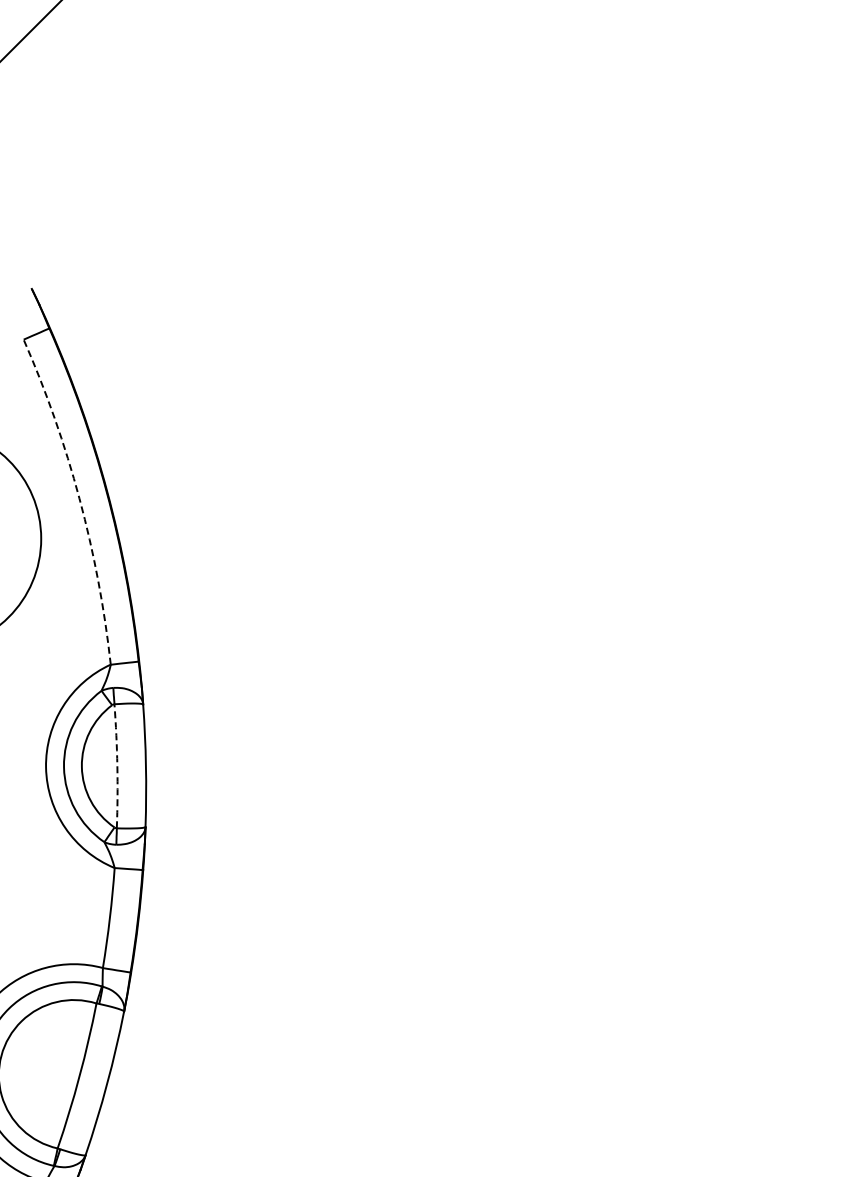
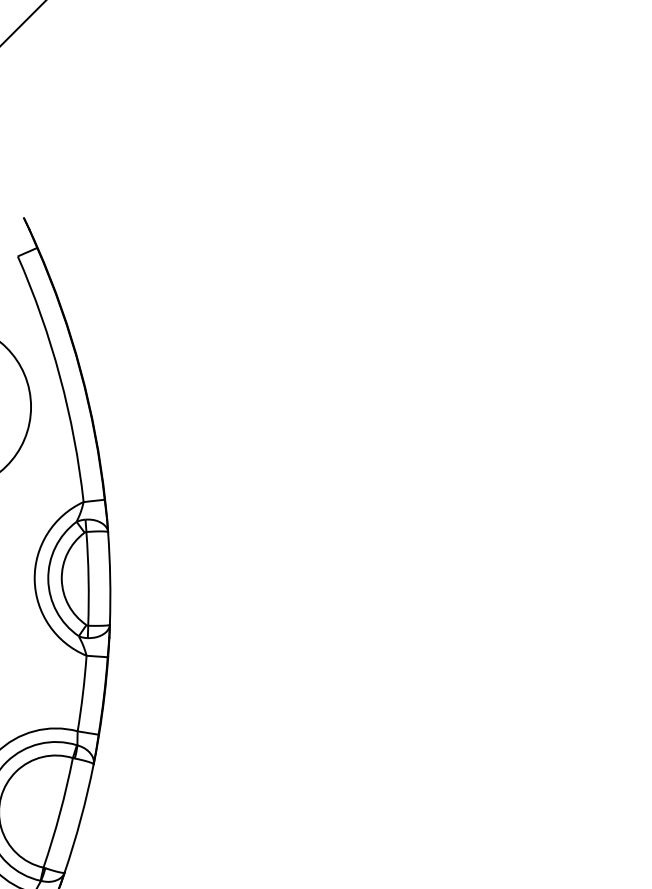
arc: (79, 498) -> (59, 376), dashed -> solid
arc: (117, 766) -> (88, 579), dashed -> solid

